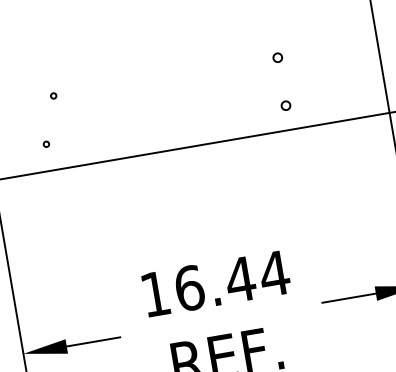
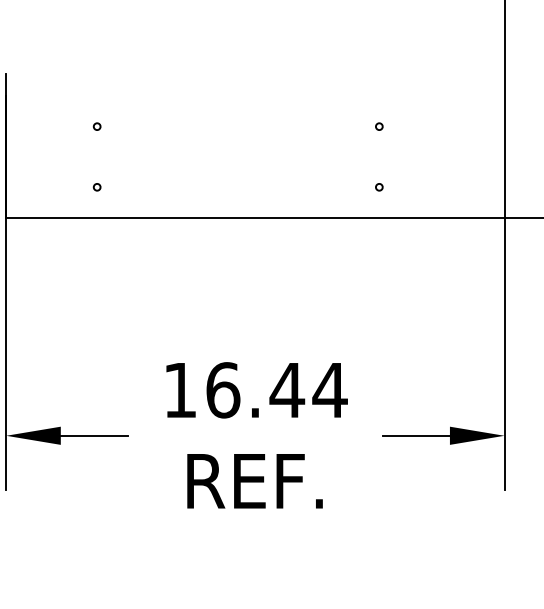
circle: (277, 57) -> (379, 126), size x0.62
circle: (286, 105) -> (379, 187), size x0.62
circle: (45, 144) -> (96, 187), moved

